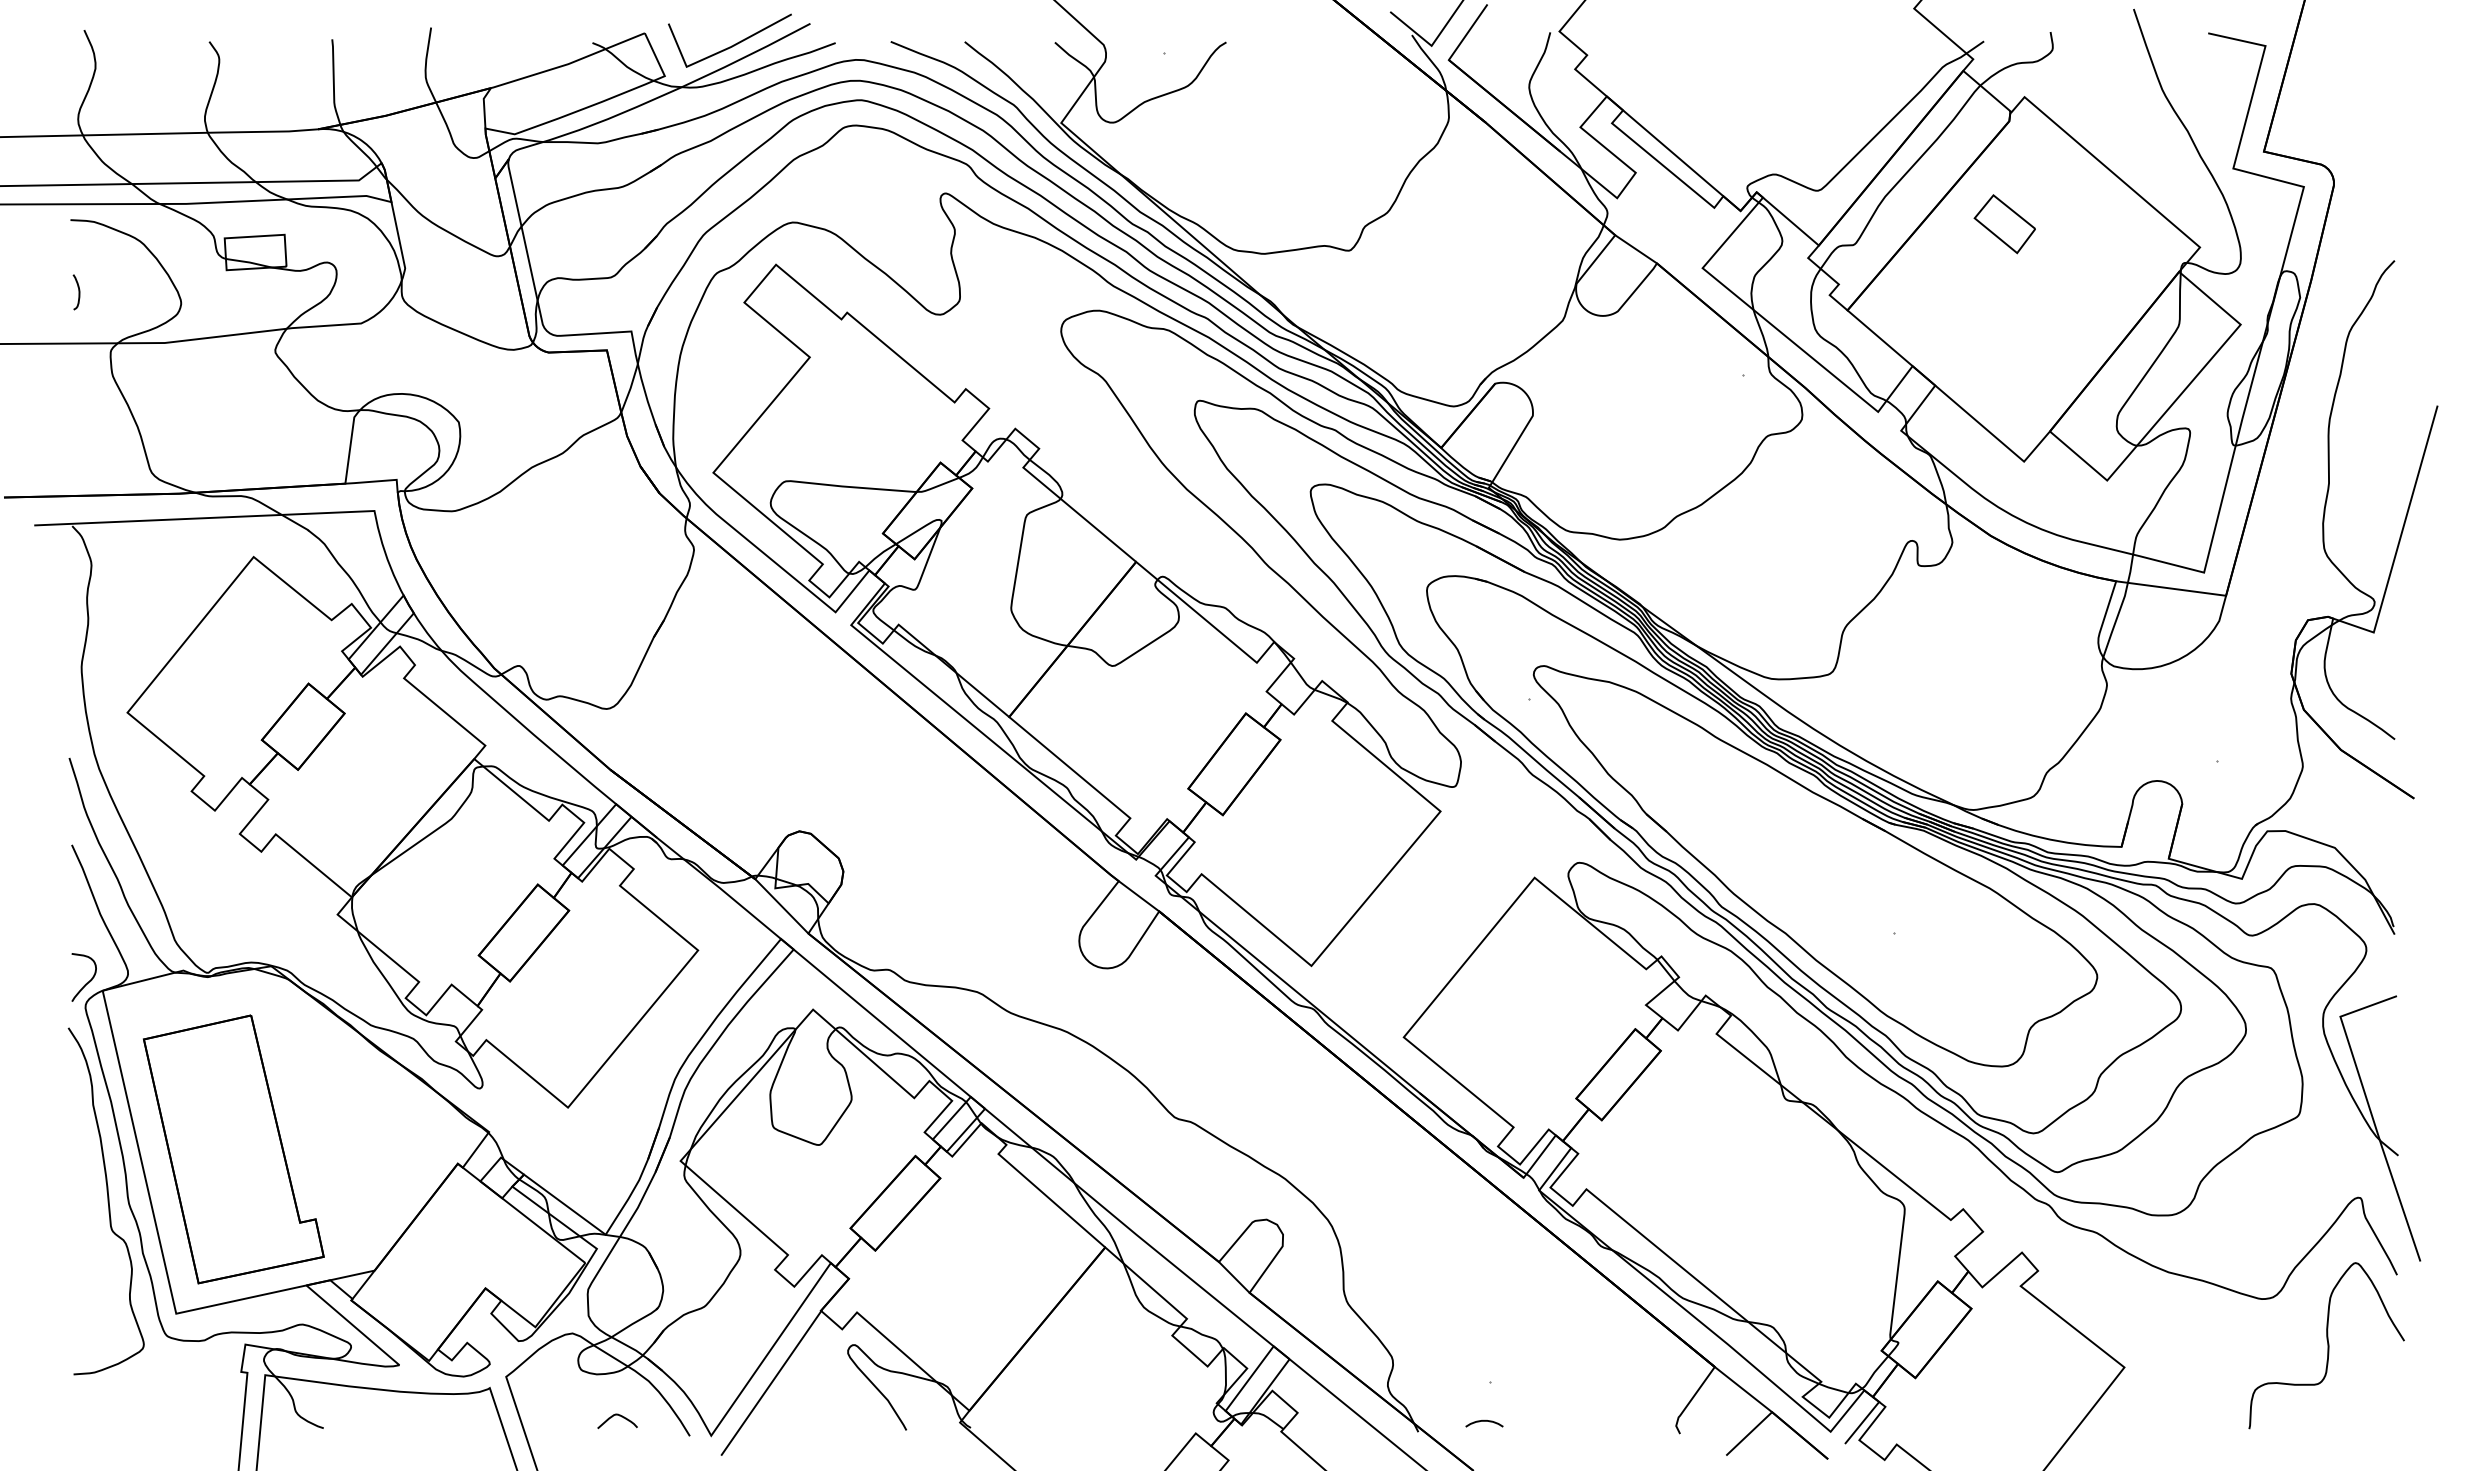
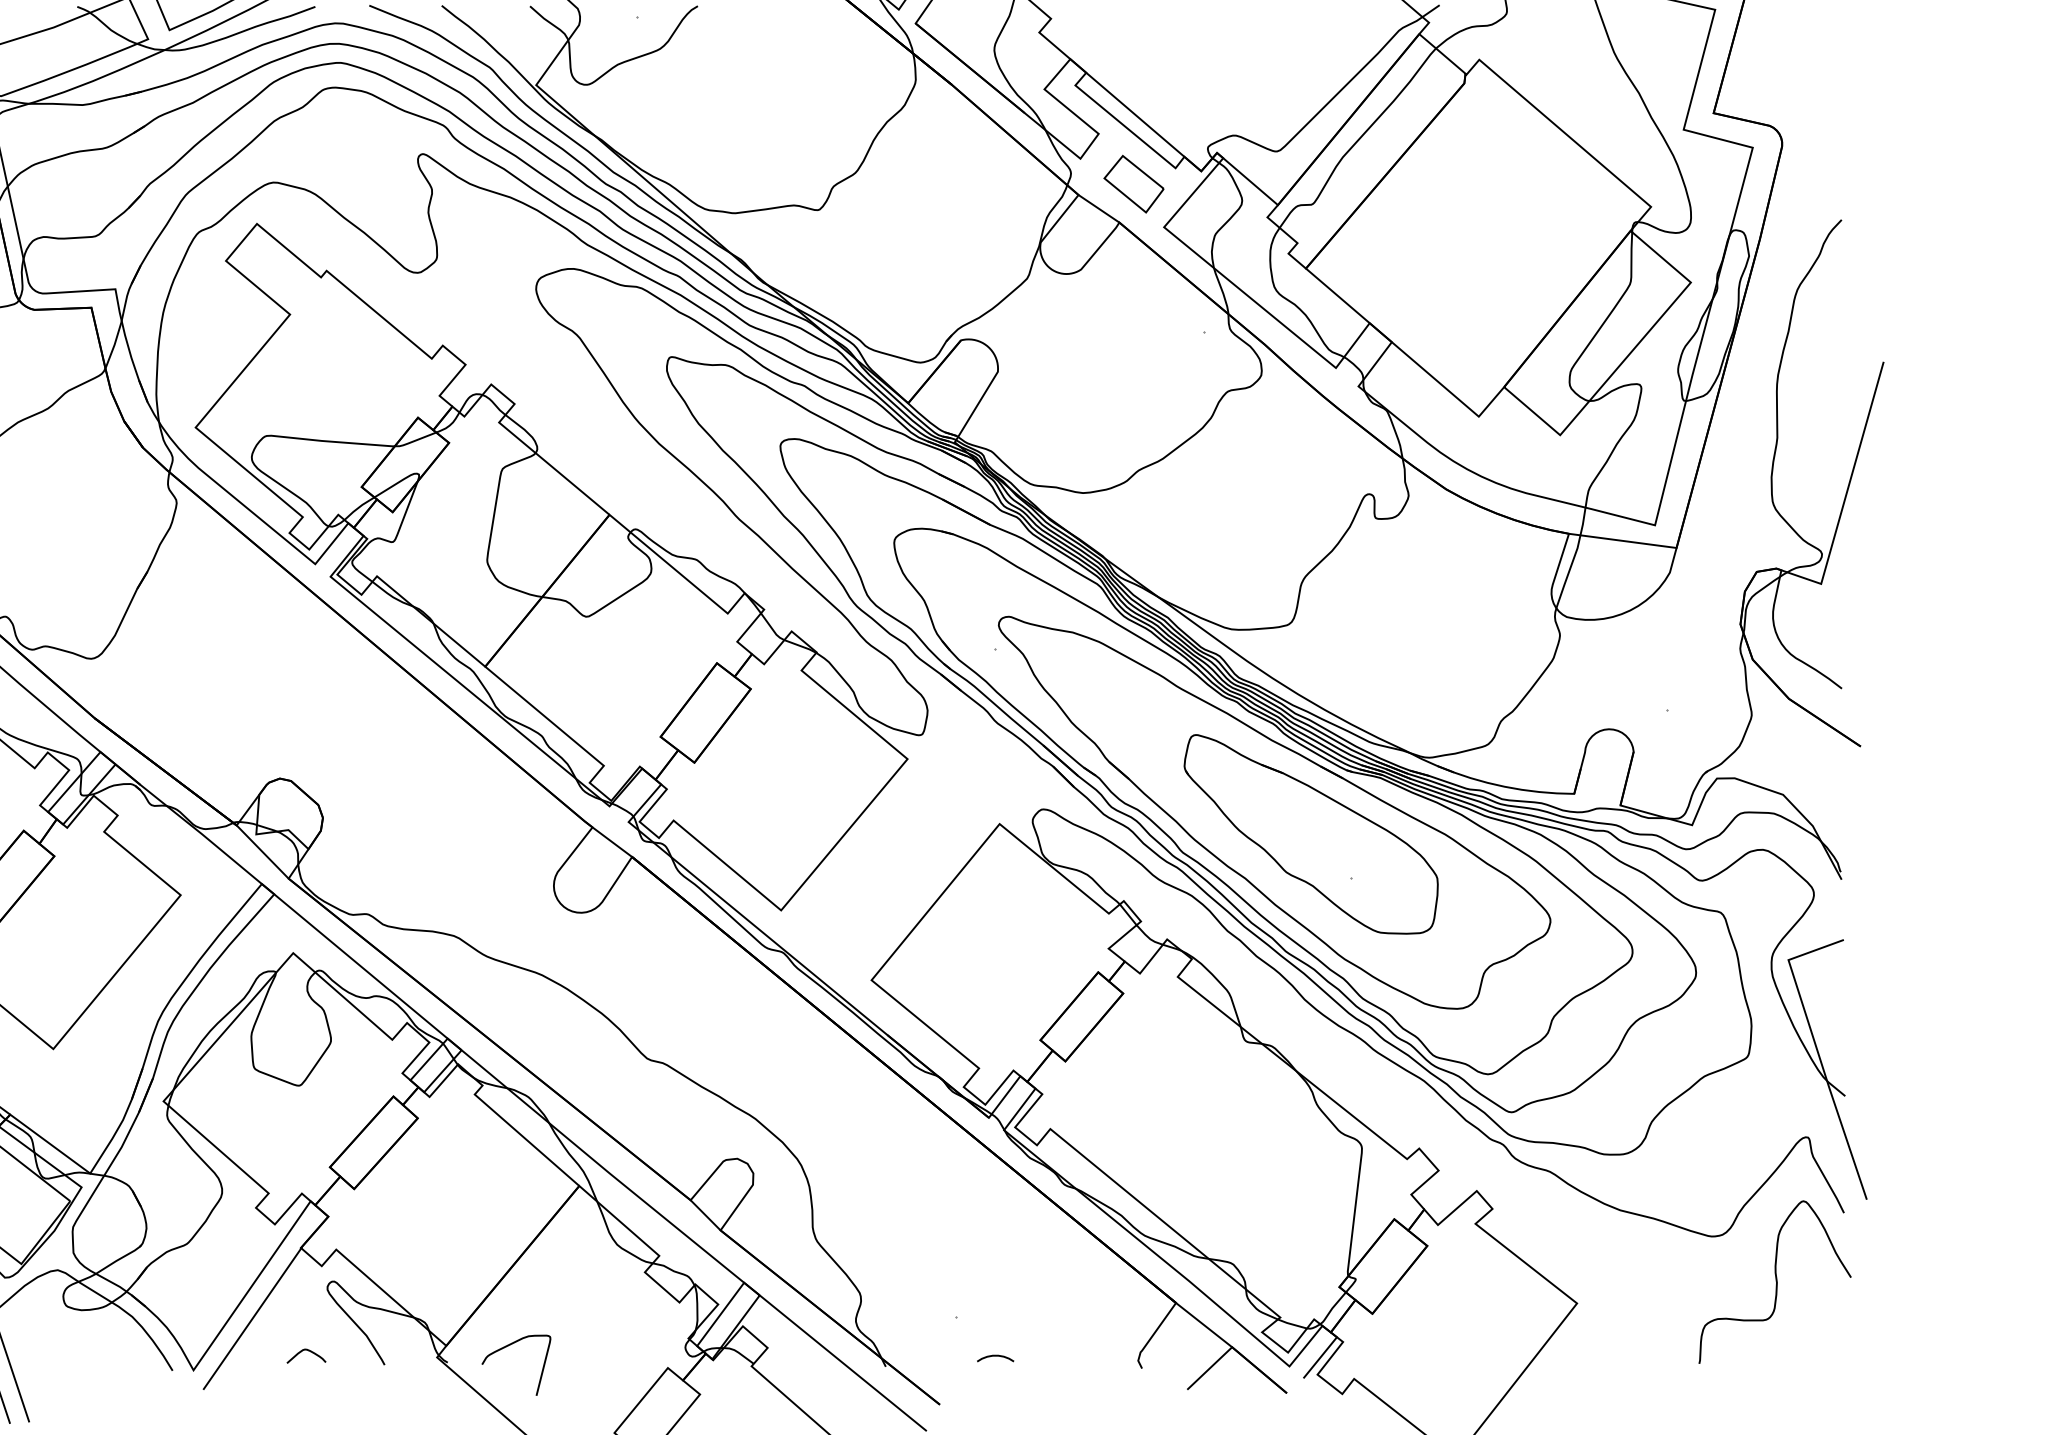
part: (2004, 224) -> (1133, 184), moved
part: (1852, 888) -> (1310, 834), added
curve: (1030, 1412) -> (506, 1347), added
curve: (619, 1416) -> (308, 1351), moved
curve: (1484, 1421) -> (995, 1356), moved

